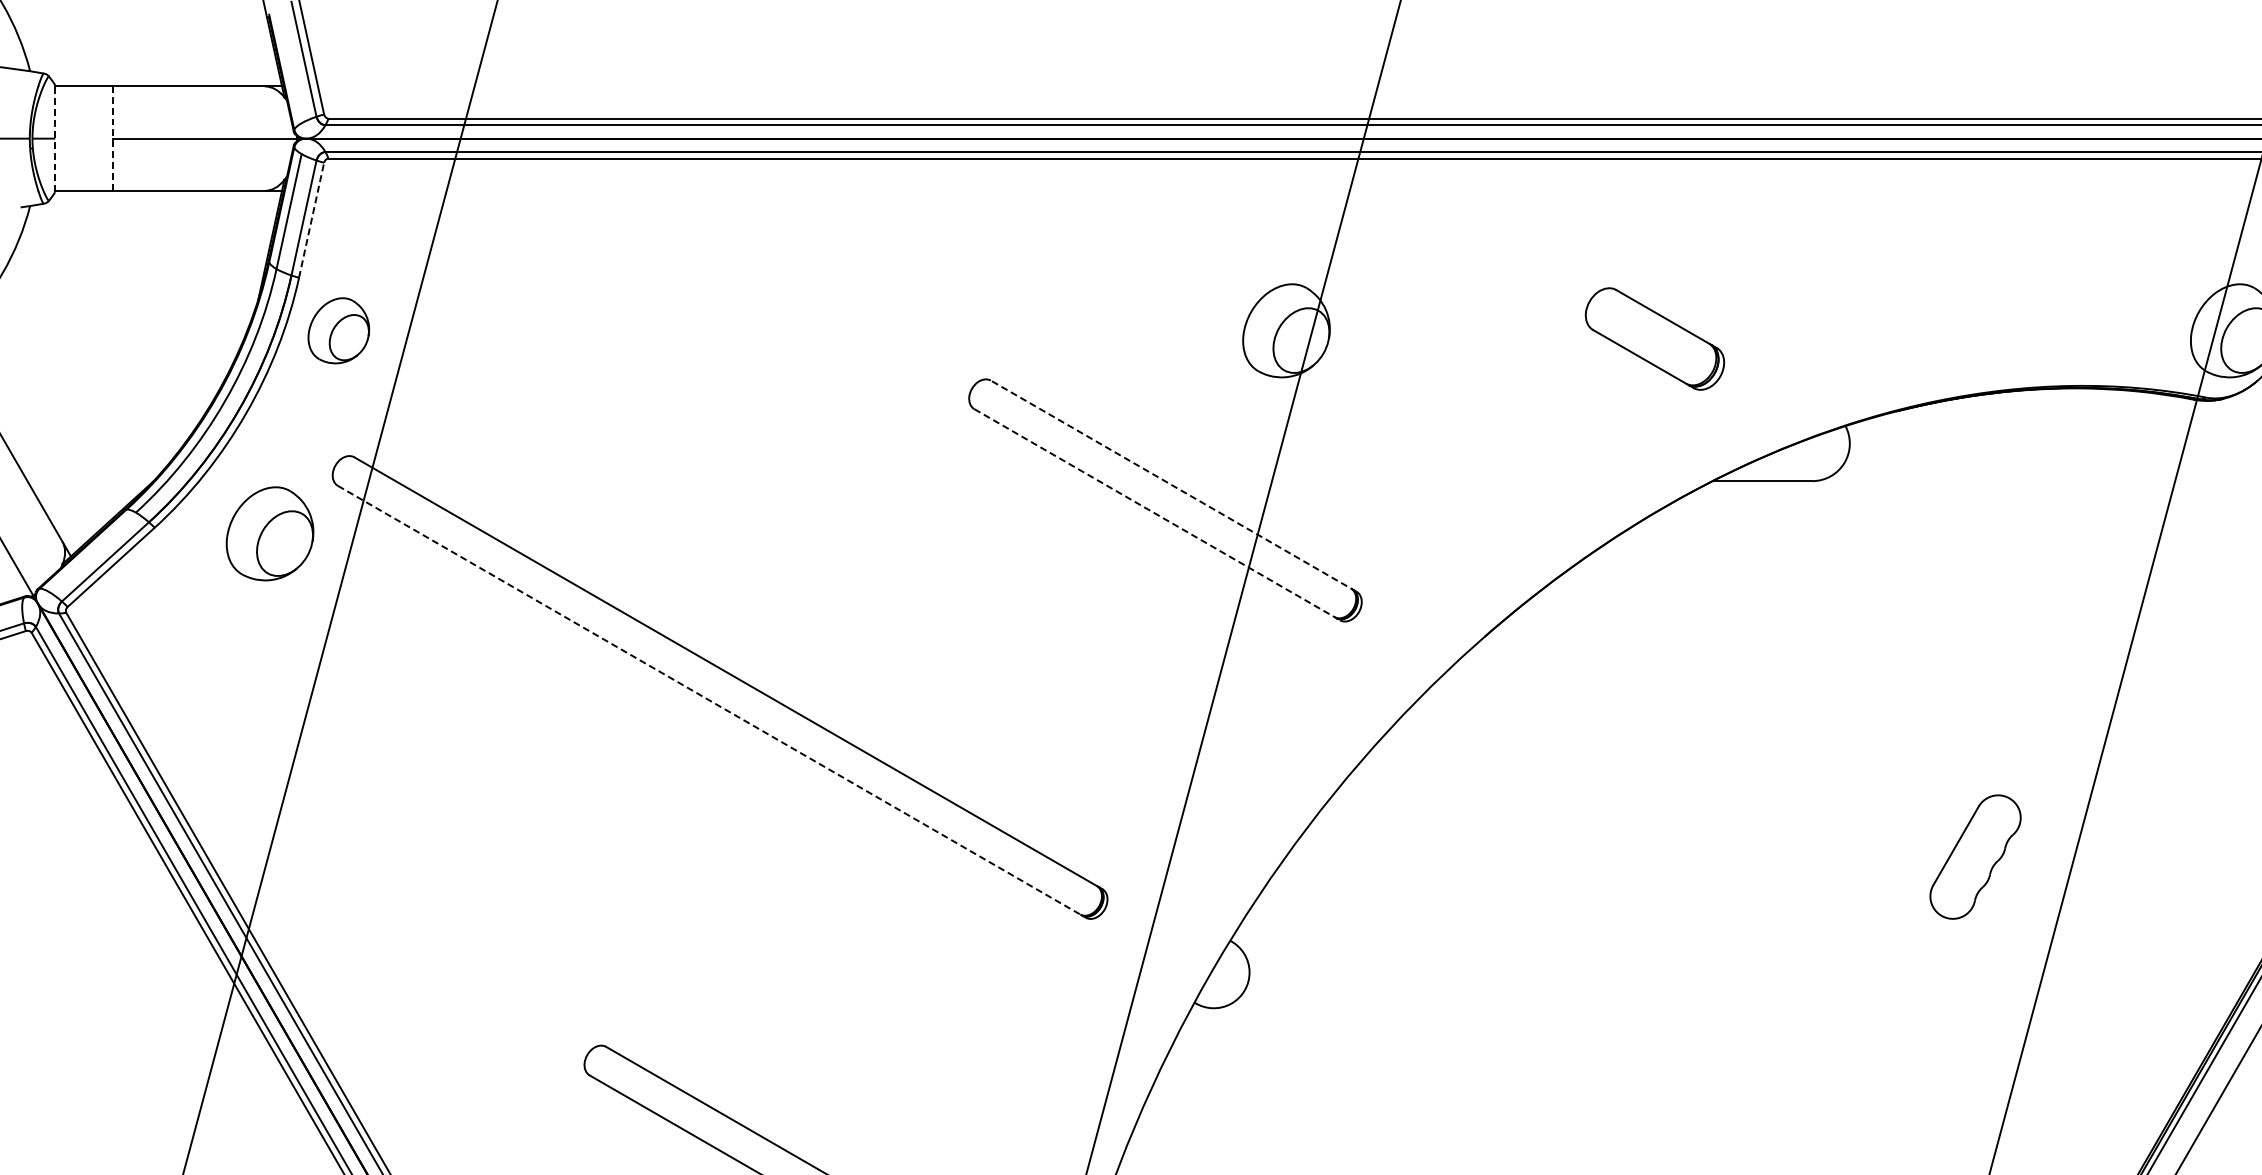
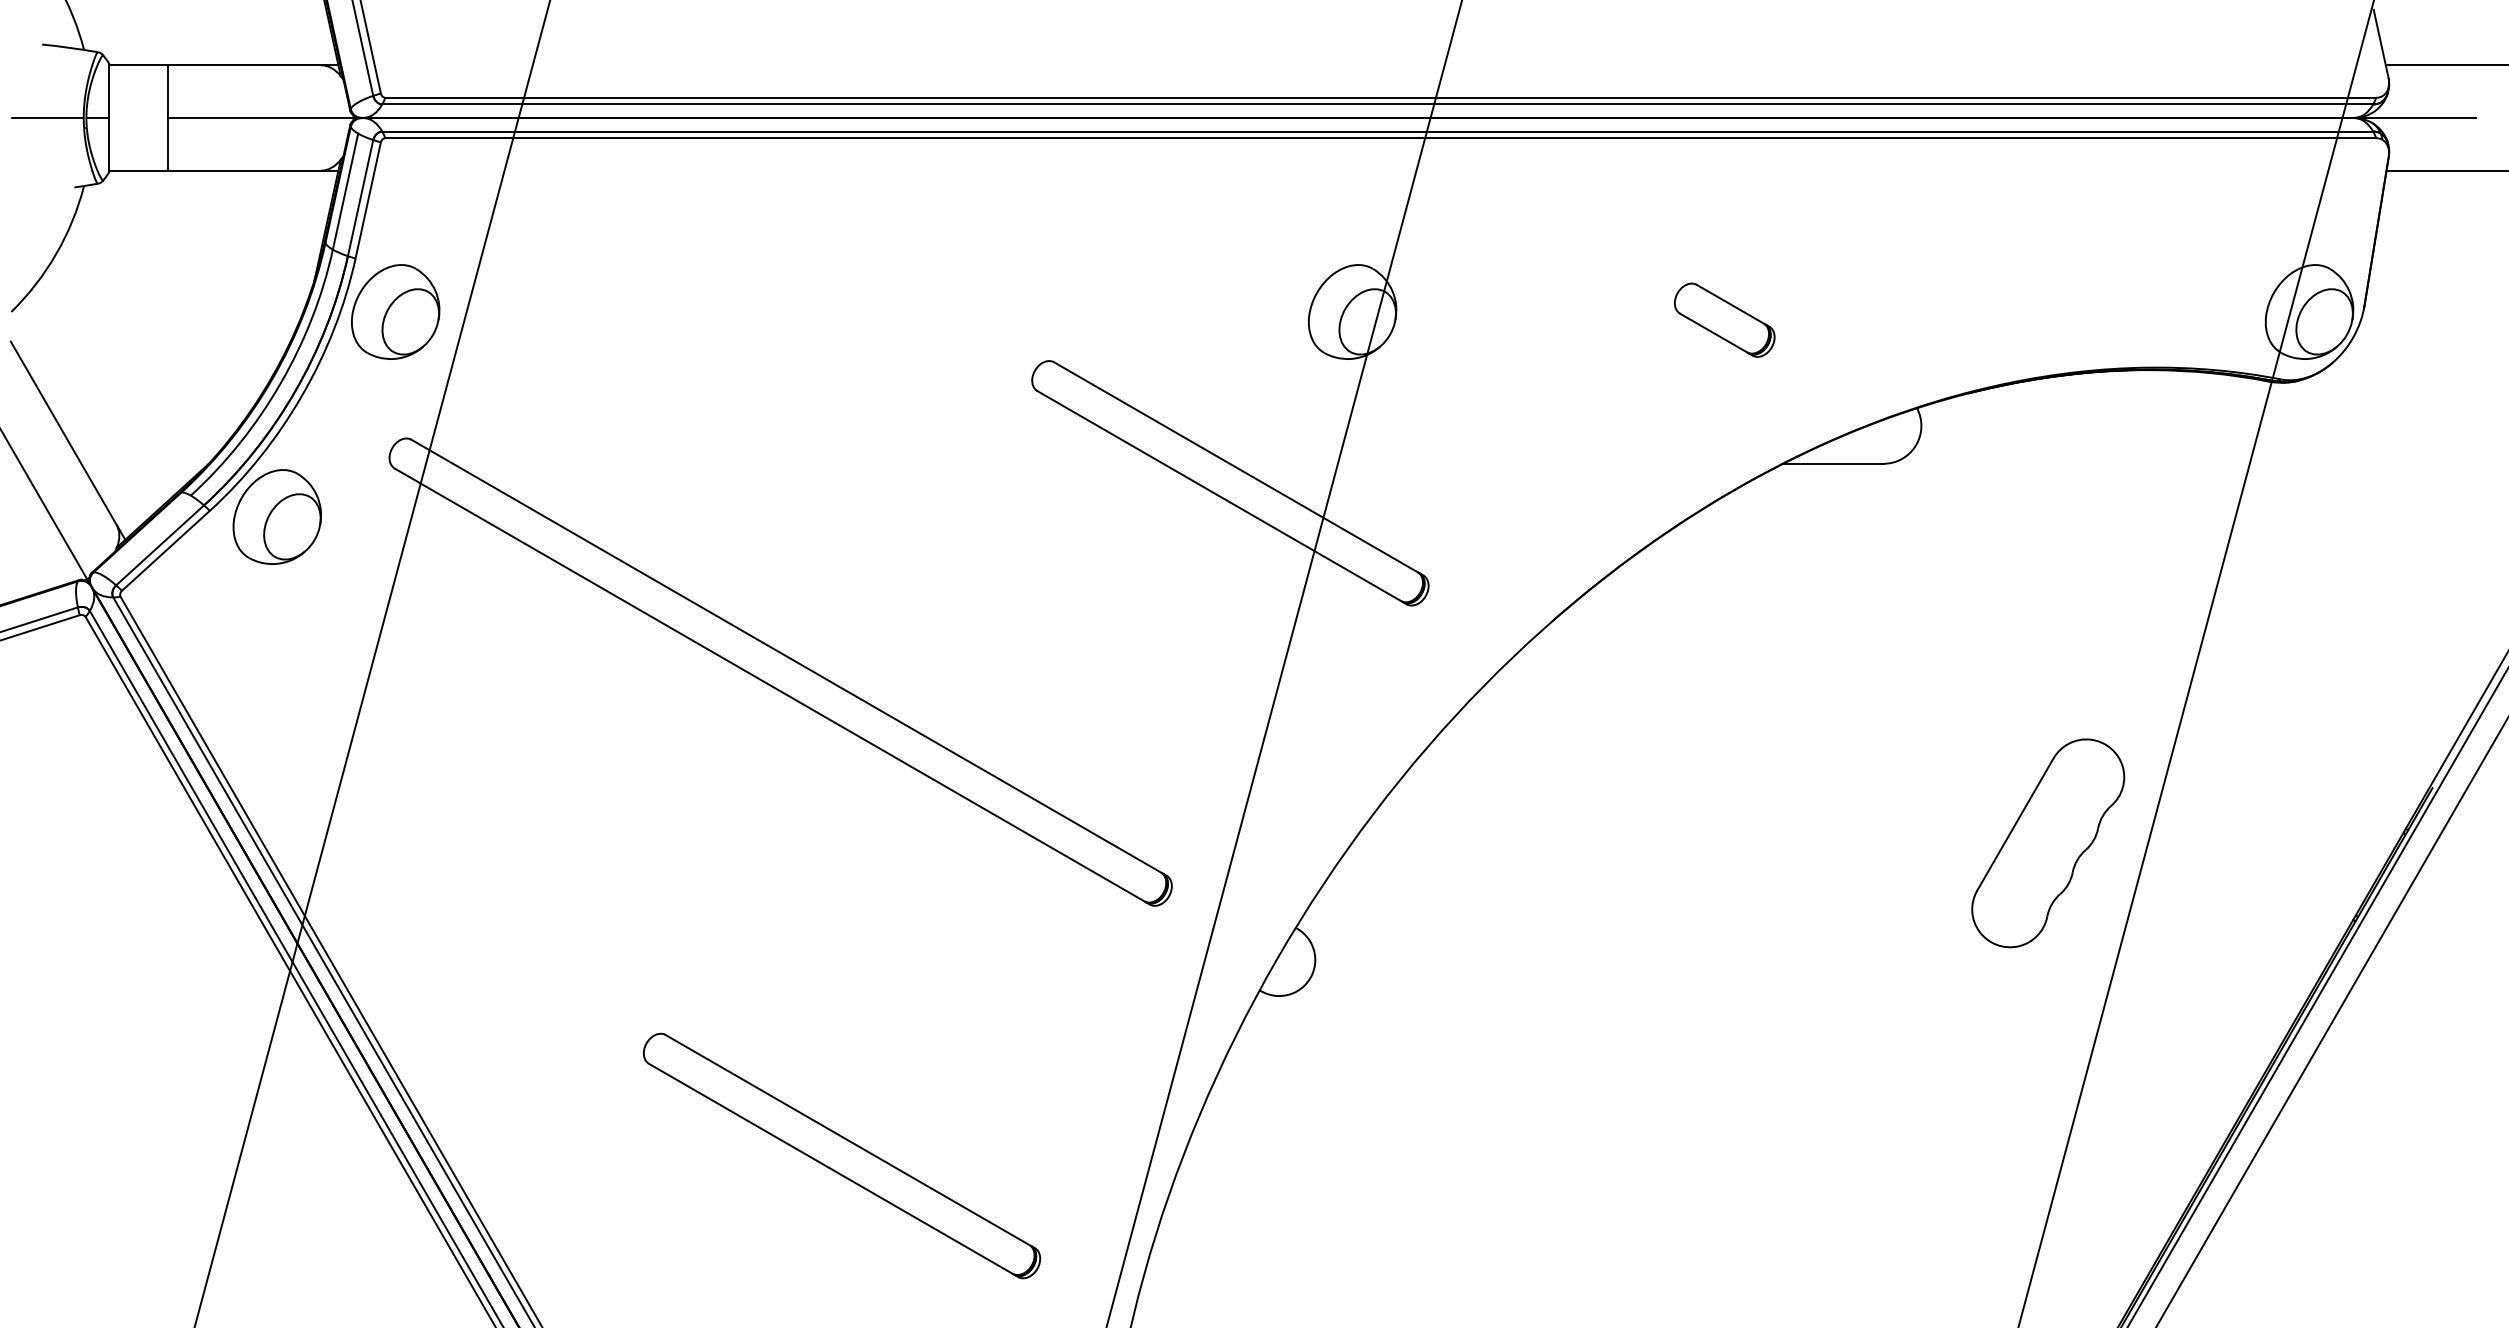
line: (55, 138) -> (109, 117), dashed -> solid
line: (112, 138) -> (167, 117), dashed -> solid
line: (311, 219) -> (368, 199), dashed -> solid
part: (338, 330) -> (395, 311), size x1.43
part: (1654, 338) -> (1724, 319), size x0.71
line: (1173, 485) -> (1238, 468), dashed -> solid
line: (1157, 514) -> (1222, 497), dashed -> solid
part: (269, 533) -> (276, 516), moved
line: (711, 701) -> (772, 686), dashed -> solid
part: (1975, 857) -> (2048, 843), size x1.67

